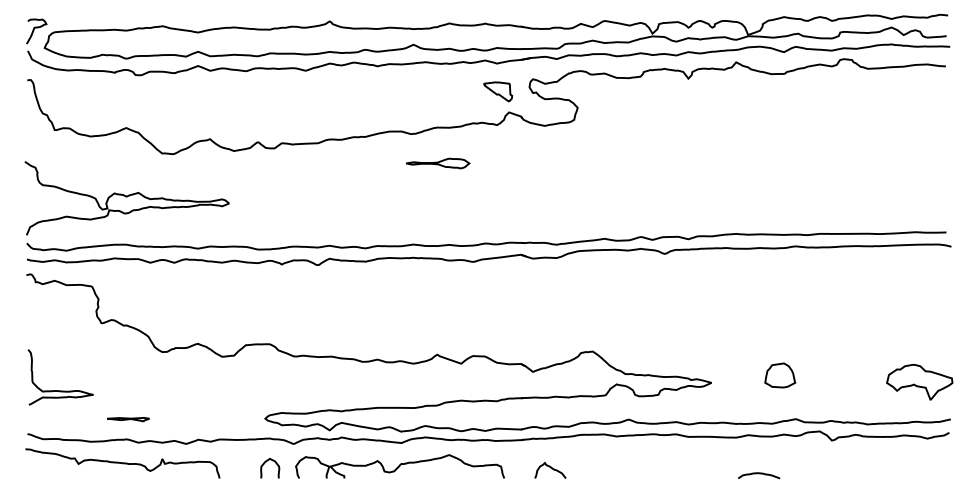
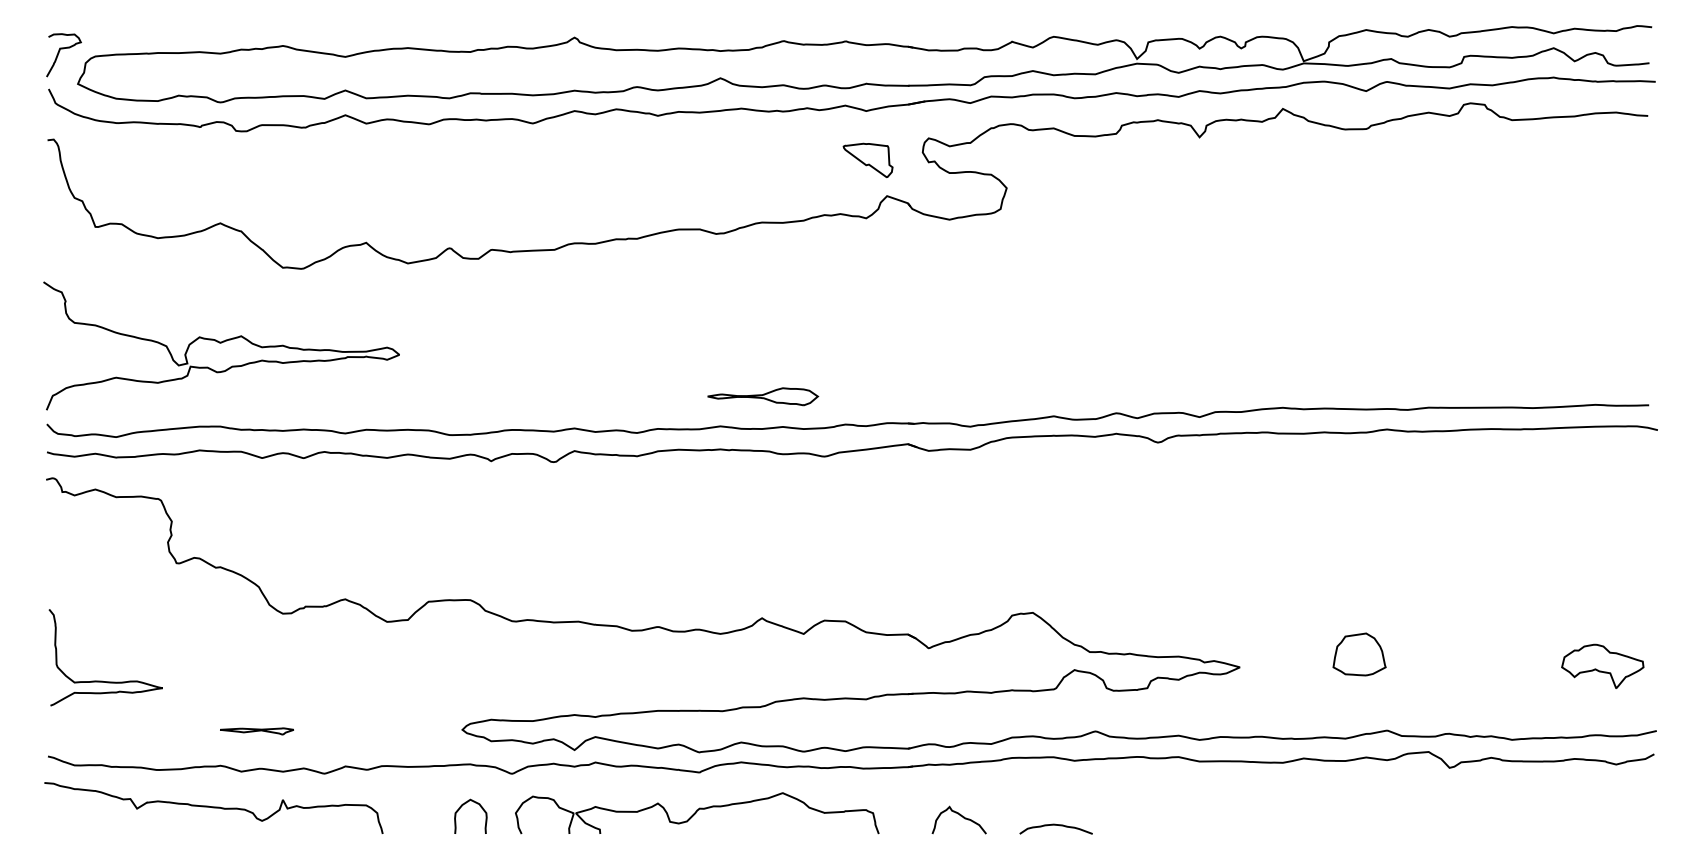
part: (438, 163) -> (764, 396), moved
part: (919, 382) -> (1602, 666), size x0.71
part: (128, 419) -> (257, 731), moved
curve: (759, 474) -> (1056, 827), moved

